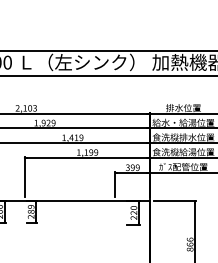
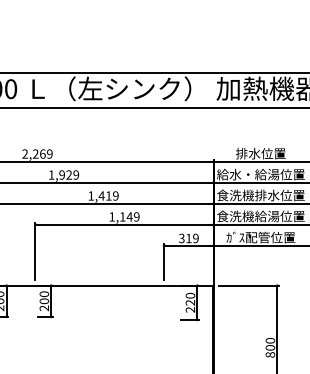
text: (29, 107) -> (42, 153), 2,103 -> 2,269
text: (91, 152) -> (129, 216), 1,199 -> 1,149
text: (132, 167) -> (188, 238), 399 -> 319
text: (31, 209) -> (44, 297), 289 -> 200
text: (189, 241) -> (269, 343), 866 -> 800

